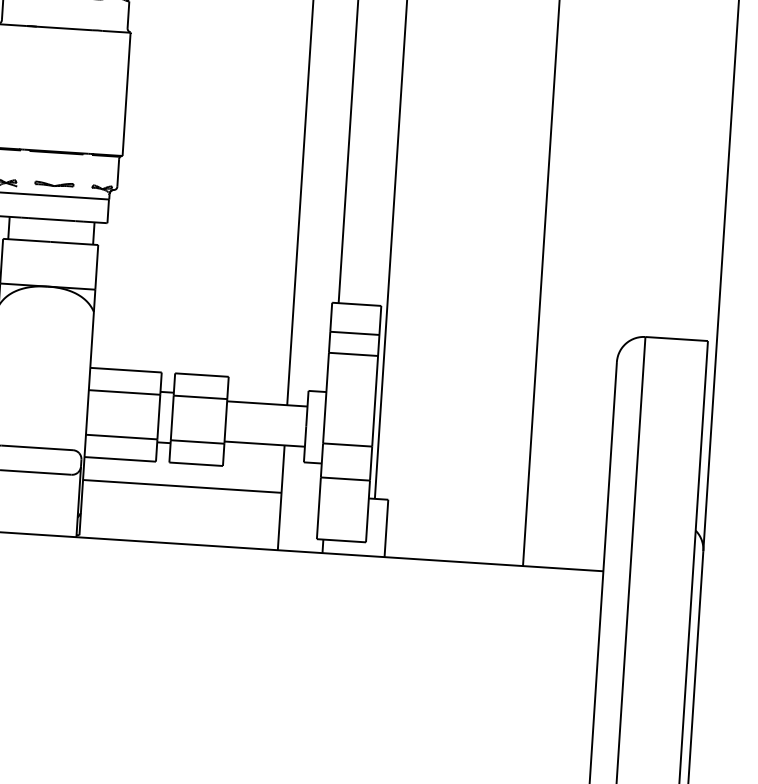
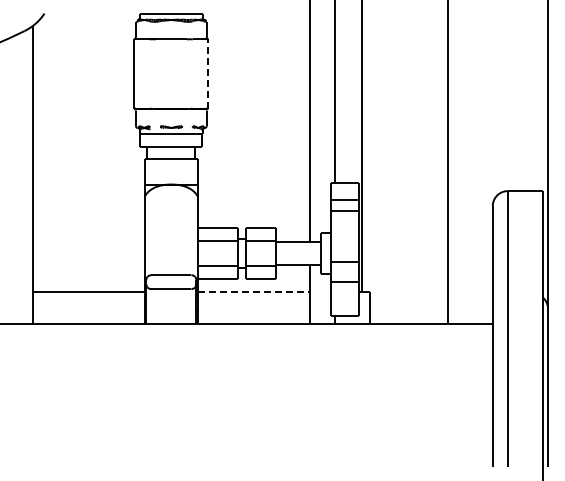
line: (126, 93) -> (208, 73), solid -> dashed
line: (181, 486) -> (253, 291), solid -> dashed

